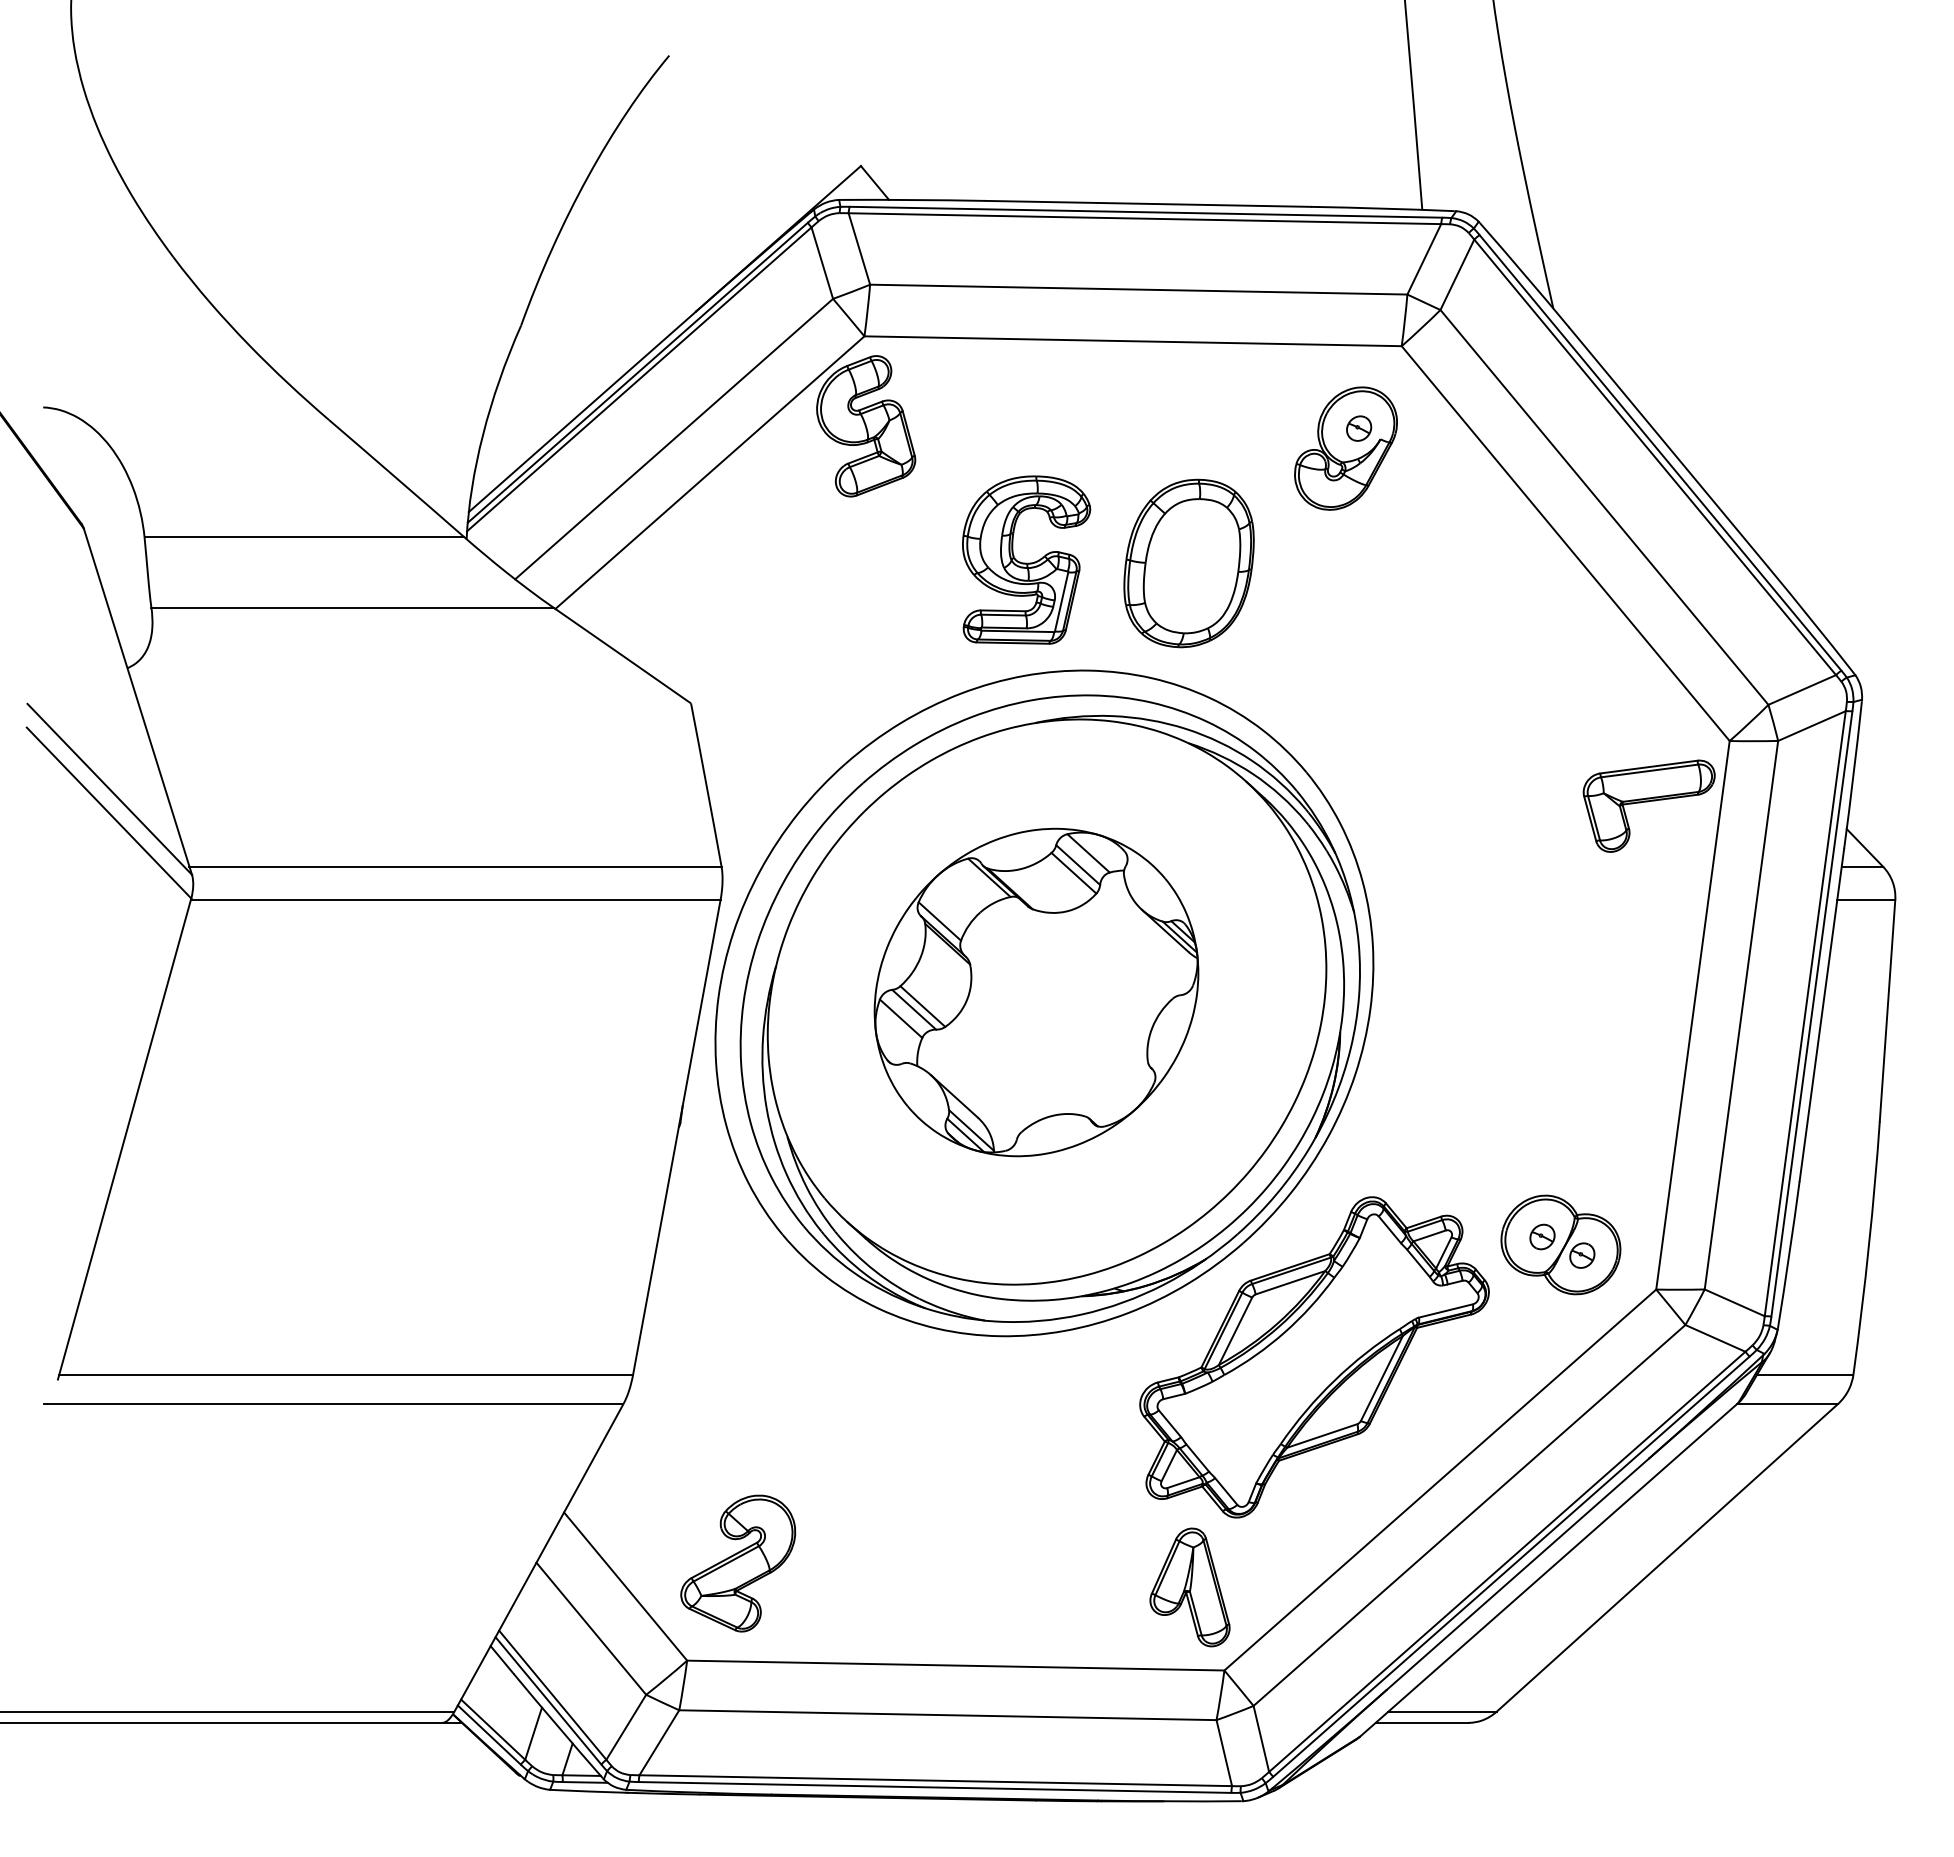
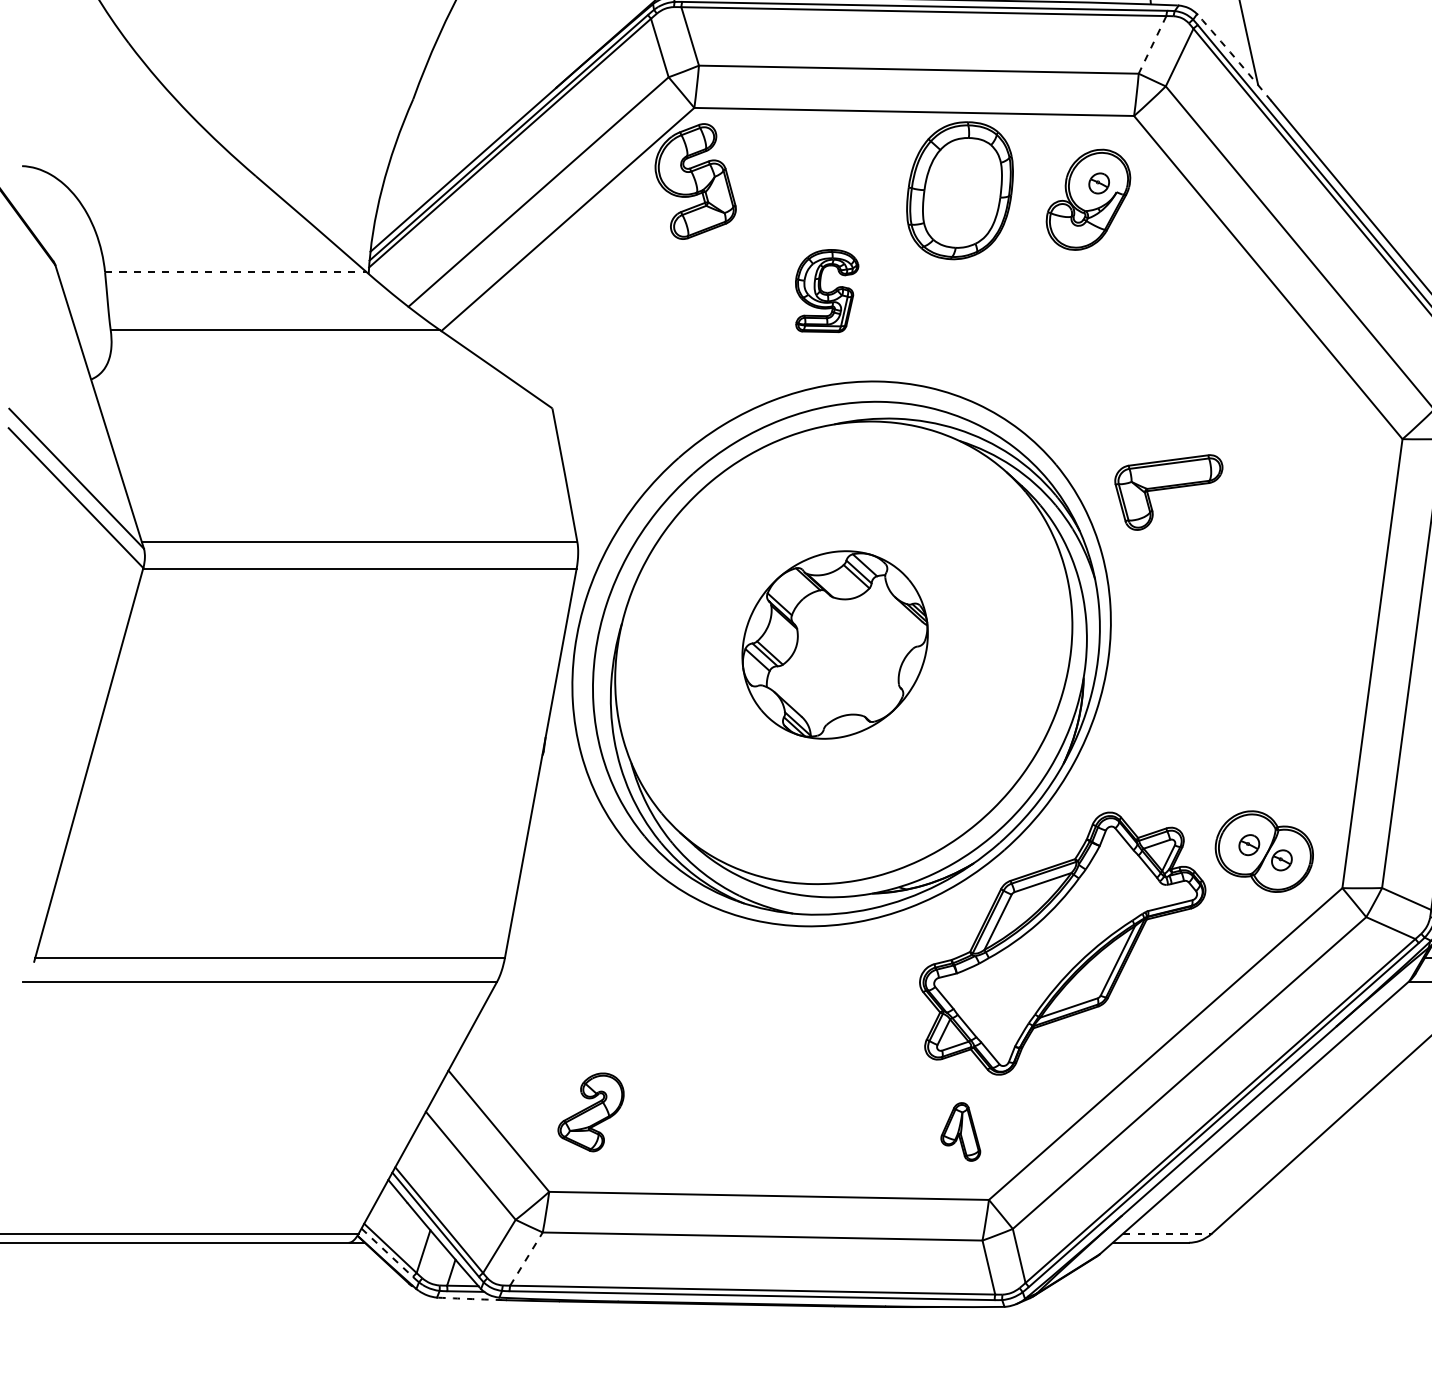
line: (1424, 259) -> (1152, 45), solid -> dashed
arc: (1524, 275) -> (1234, 58), solid -> dashed
line: (304, 537) -> (236, 272), solid -> dashed
part: (1026, 559) -> (826, 290), size x0.6
part: (1188, 563) -> (959, 190), moved
part: (1648, 805) -> (1168, 491), moved
part: (1036, 992) -> (835, 644), size x0.7
part: (738, 1563) -> (591, 1112), size x0.7
part: (1189, 1587) -> (960, 1132), size x0.6
line: (1443, 1711) -> (1168, 1233), solid -> dashed
line: (489, 1735) -> (387, 1253), solid -> dashed
line: (659, 1742) -> (526, 1258), solid -> dashed
arc: (589, 1791) -> (469, 1298), solid -> dashed

